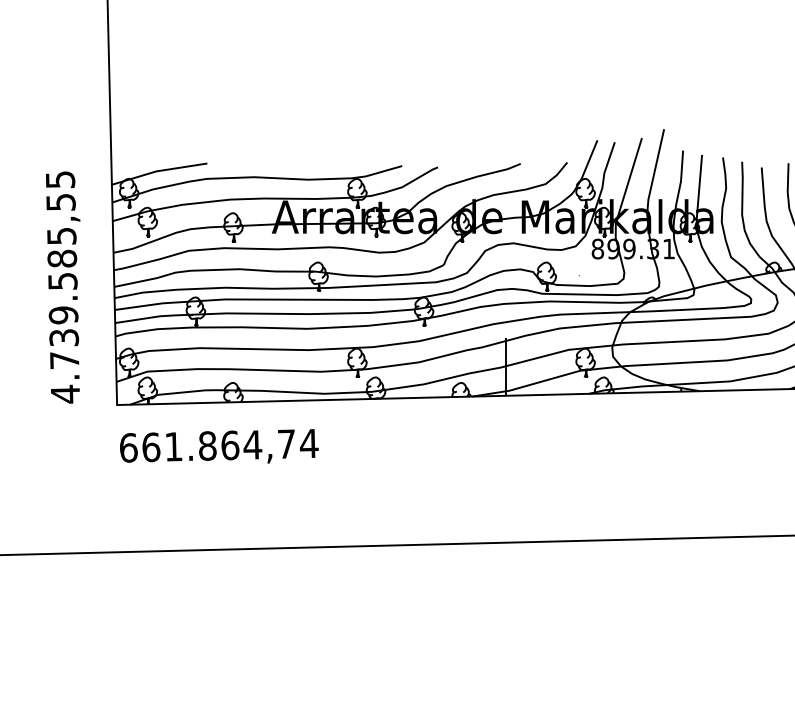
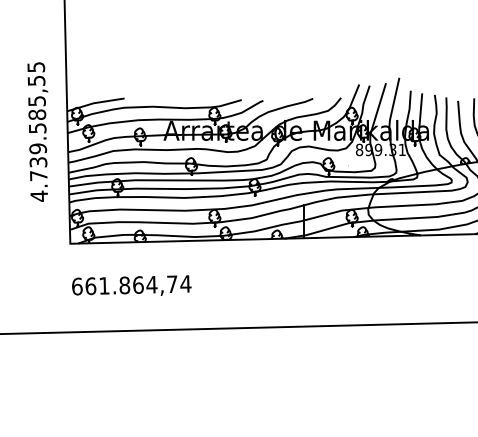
text: (62, 286) -> (37, 131), moved
text: (218, 446) -> (131, 285), moved

